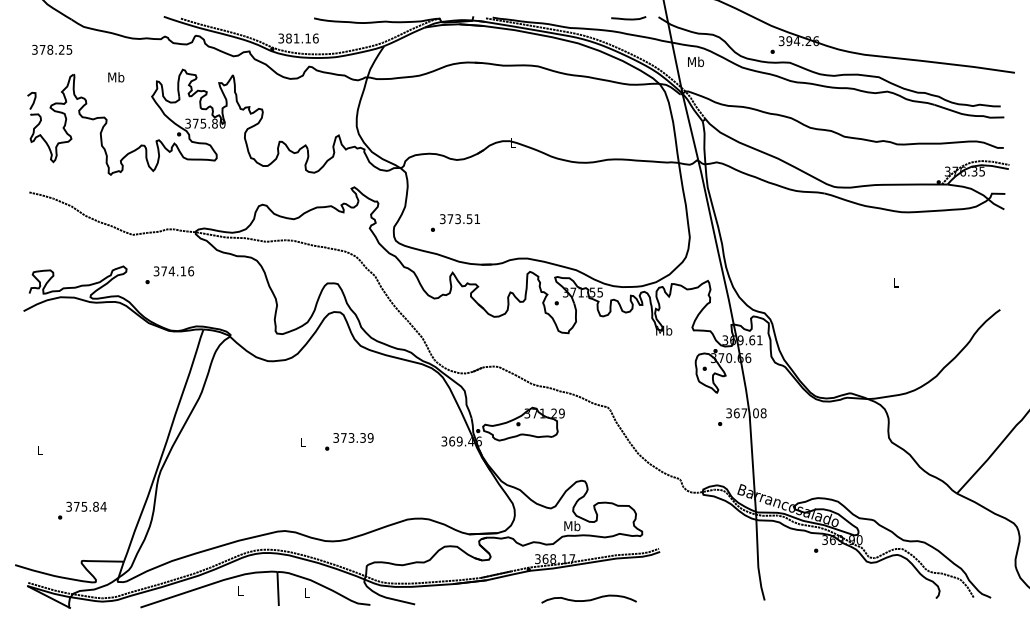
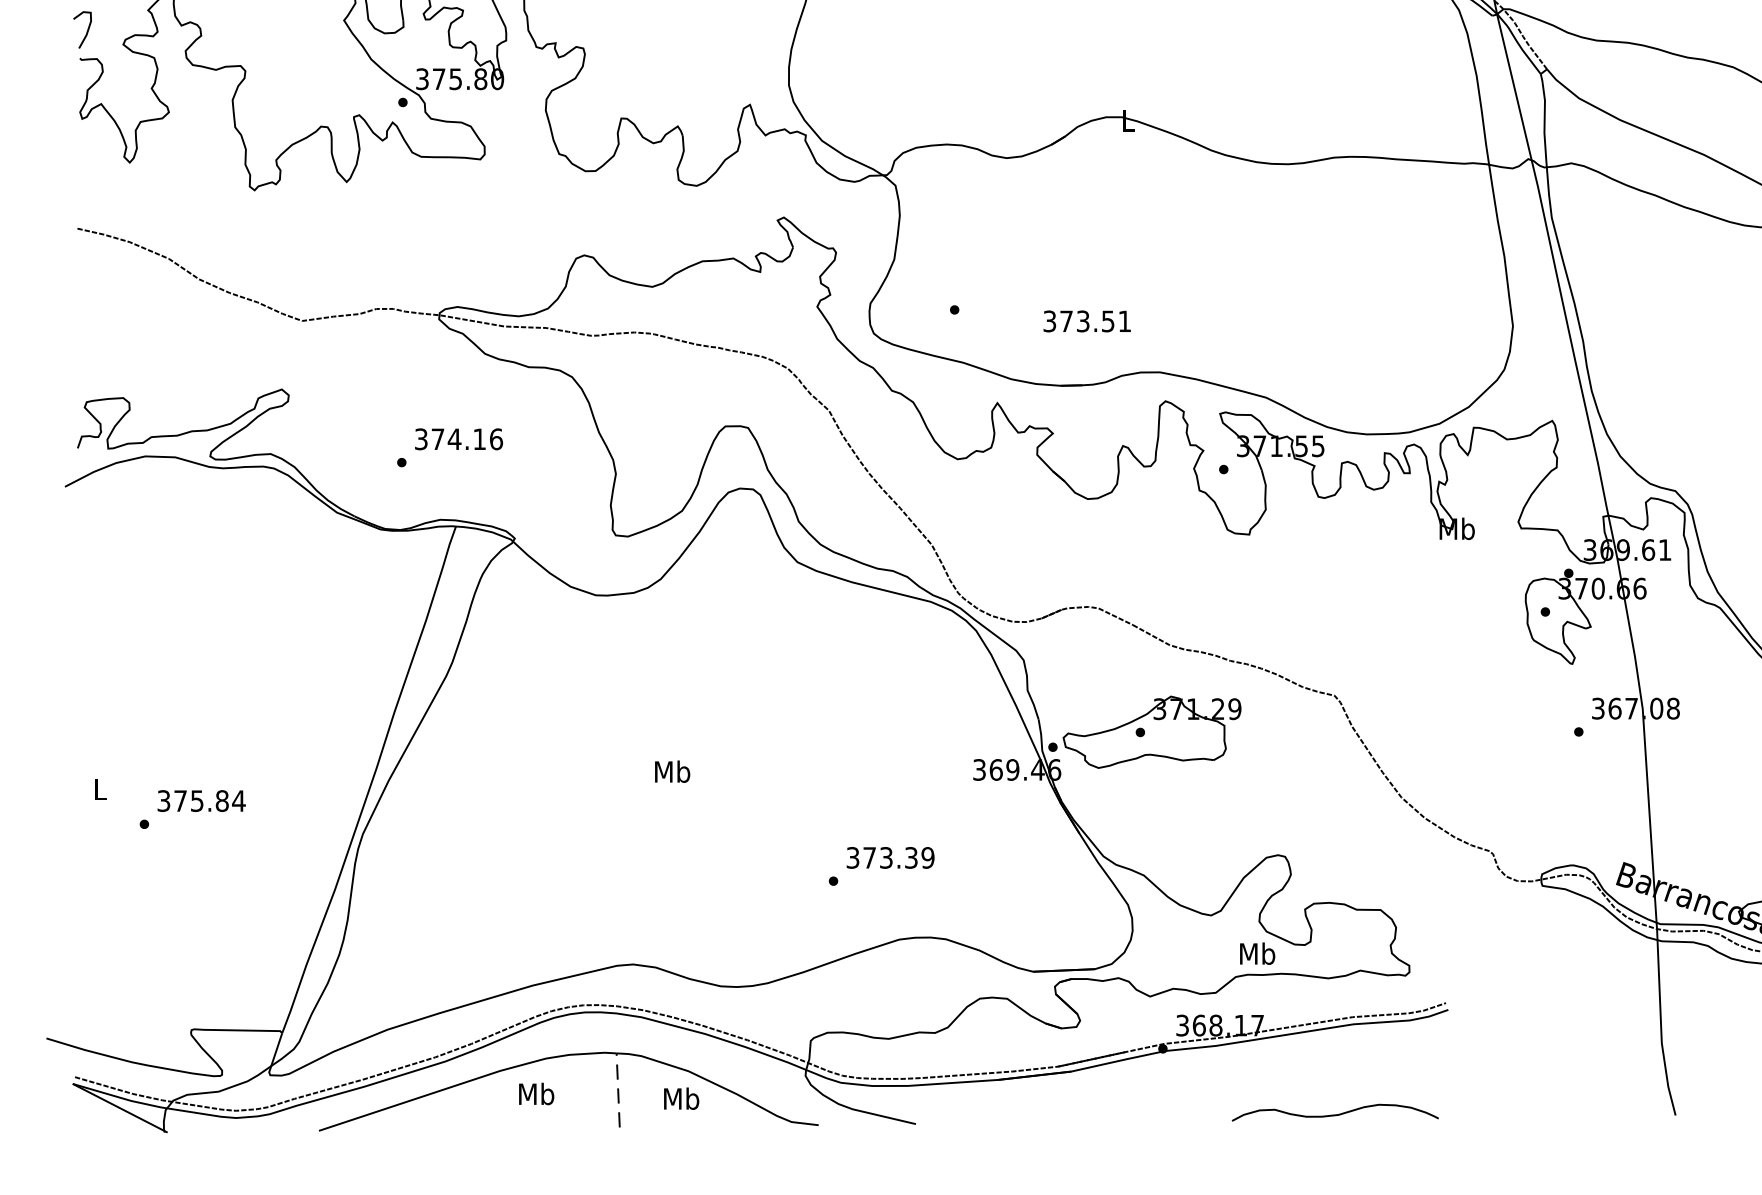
text: (459, 219) -> (1086, 322), moved
text: (169, 275) -> (449, 448), moved
text: (349, 441) -> (881, 865), moved
text: (303, 442) -> (673, 772), L -> Mb
text: (82, 510) -> (192, 809), moved
line: (278, 588) -> (618, 1089), solid -> dashed
text: (240, 590) -> (536, 1093), L -> Mb
text: (307, 592) -> (681, 1098), L -> Mb
curve: (588, 599) -> (1333, 1113), moved

